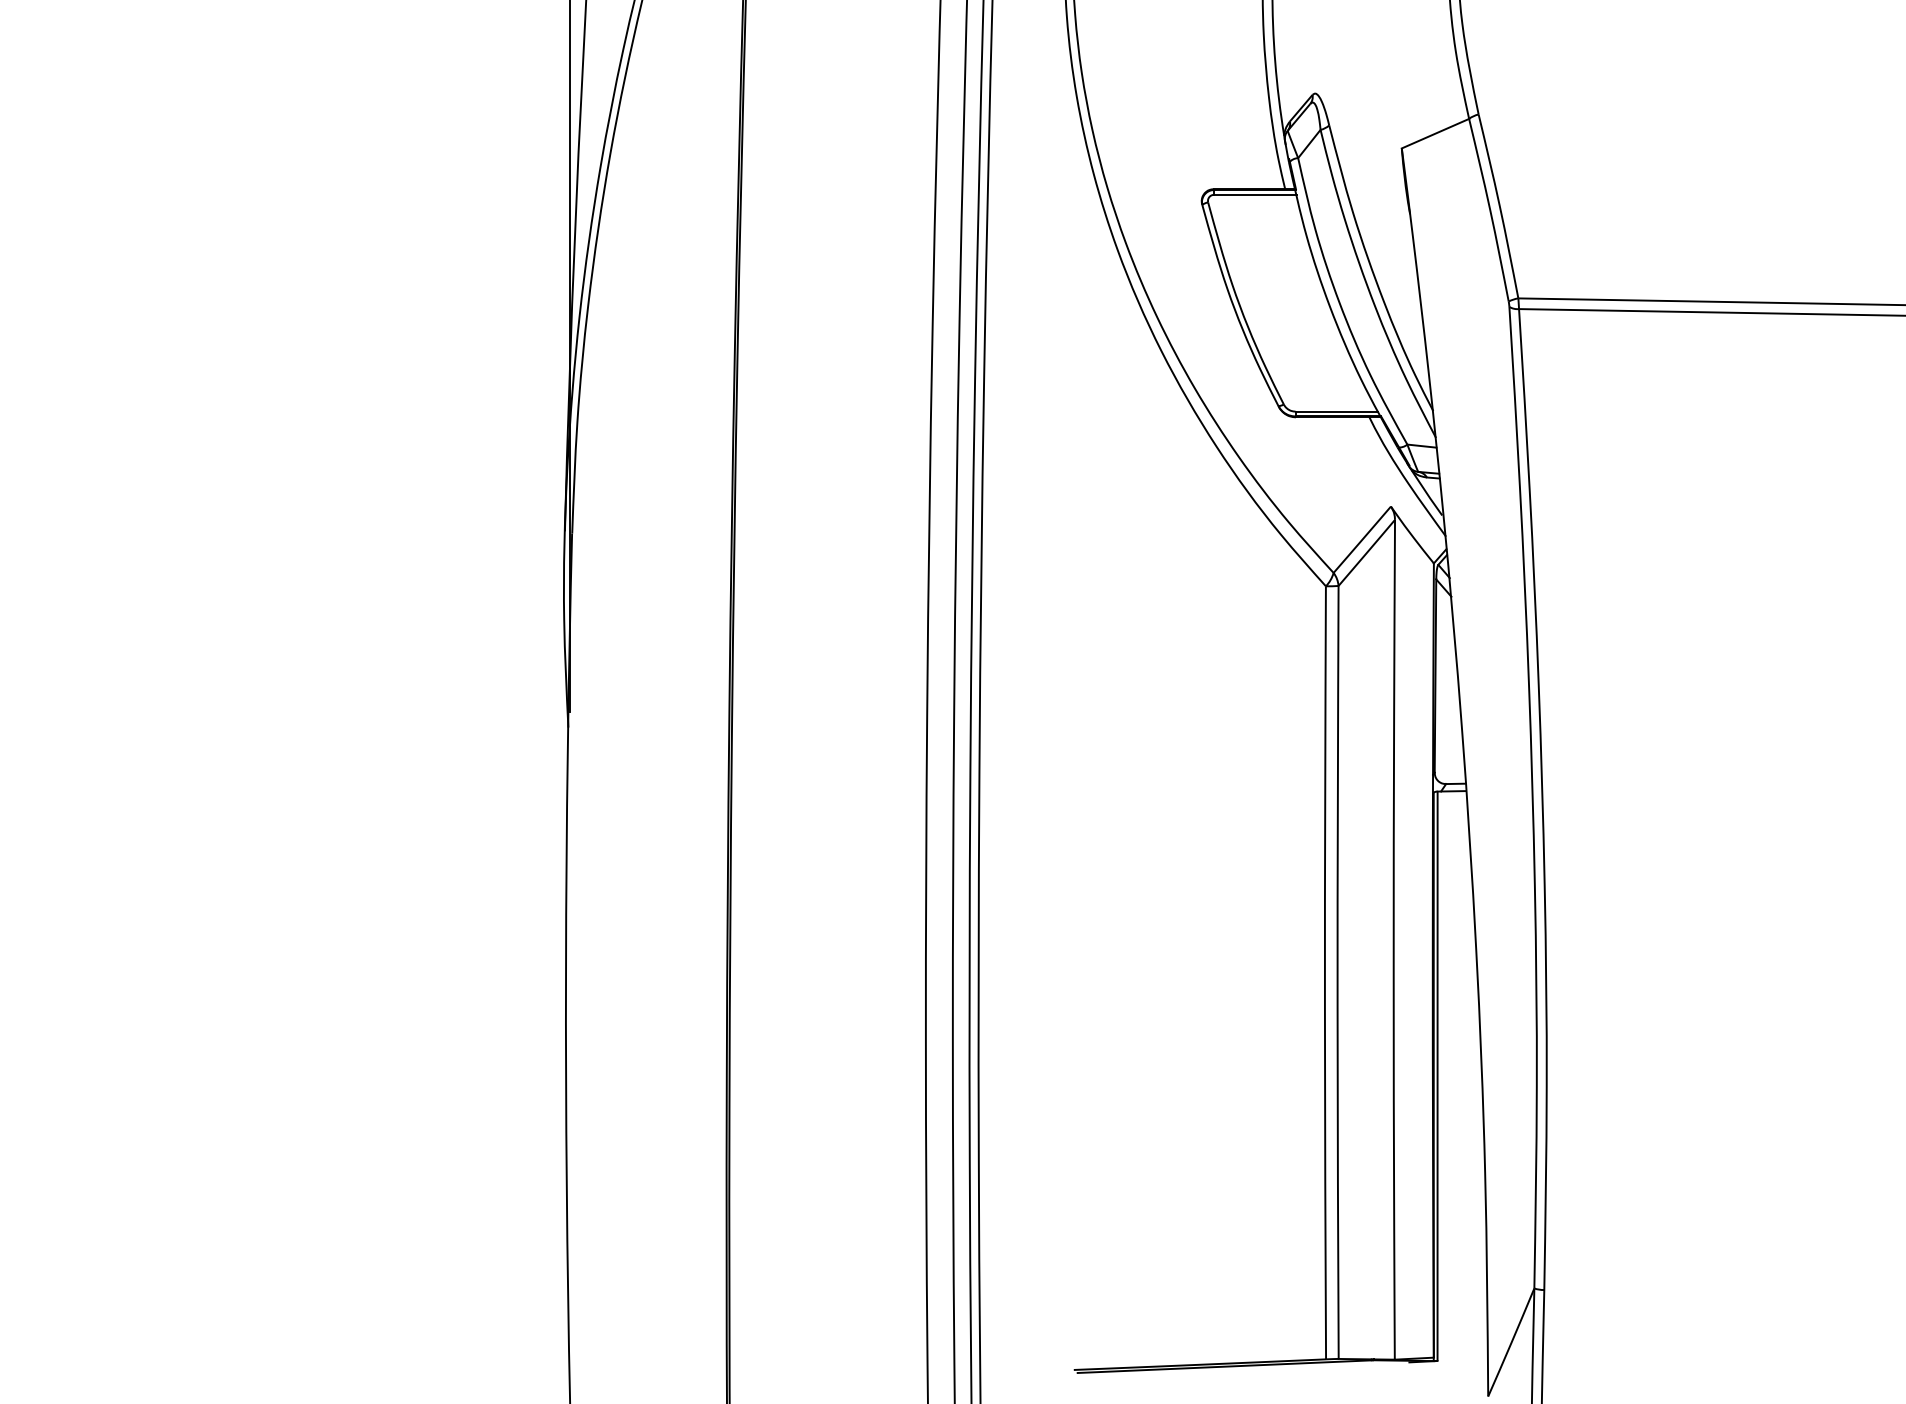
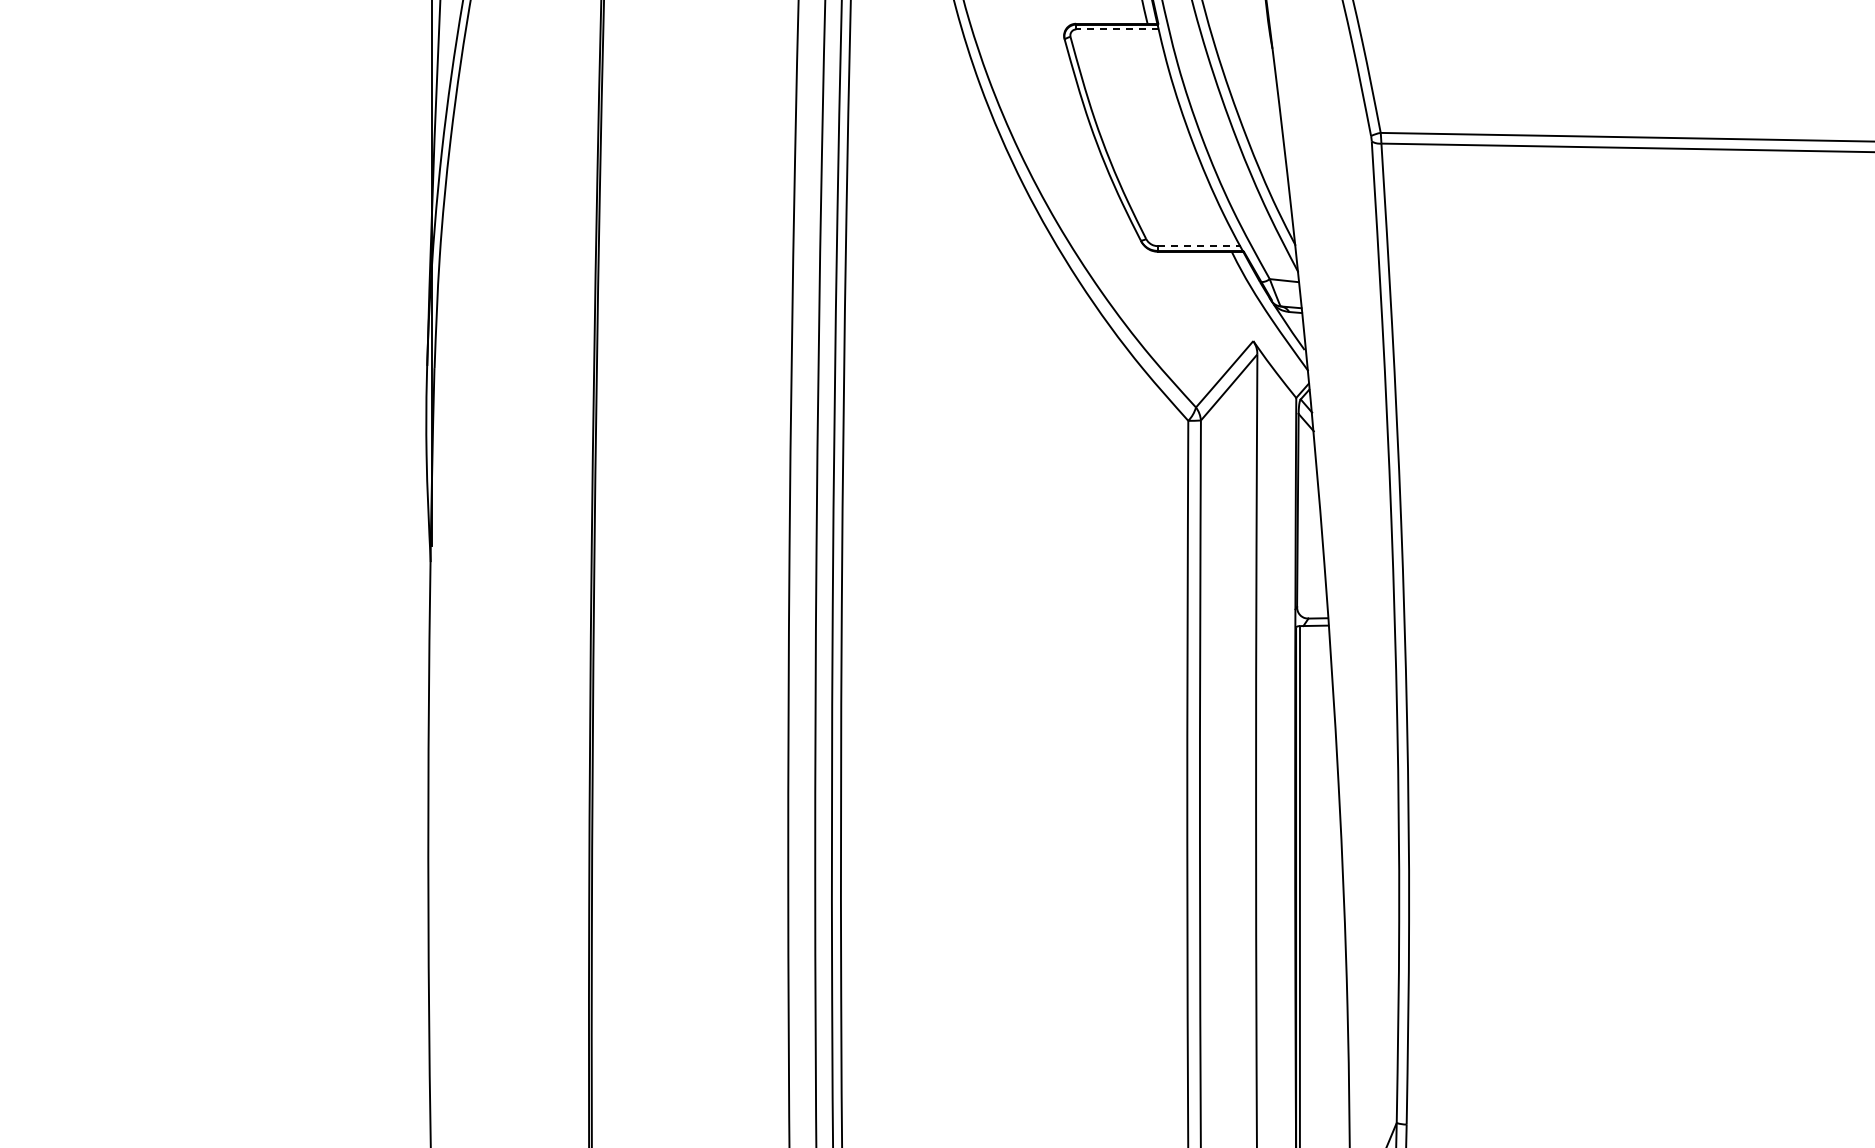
line: (1254, 194) -> (1116, 29), solid -> dashed
line: (1337, 411) -> (1199, 246), solid -> dashed

